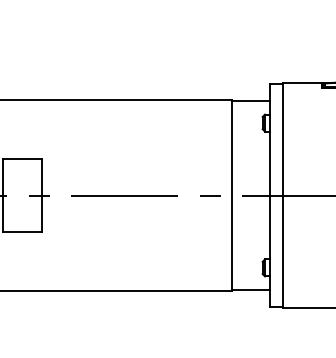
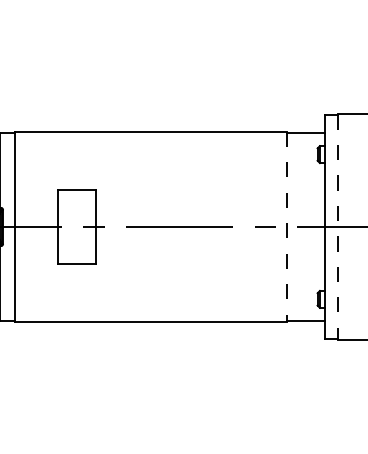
line: (232, 196) -> (287, 227), solid -> dashed
line: (283, 196) -> (338, 227), solid -> dashed

